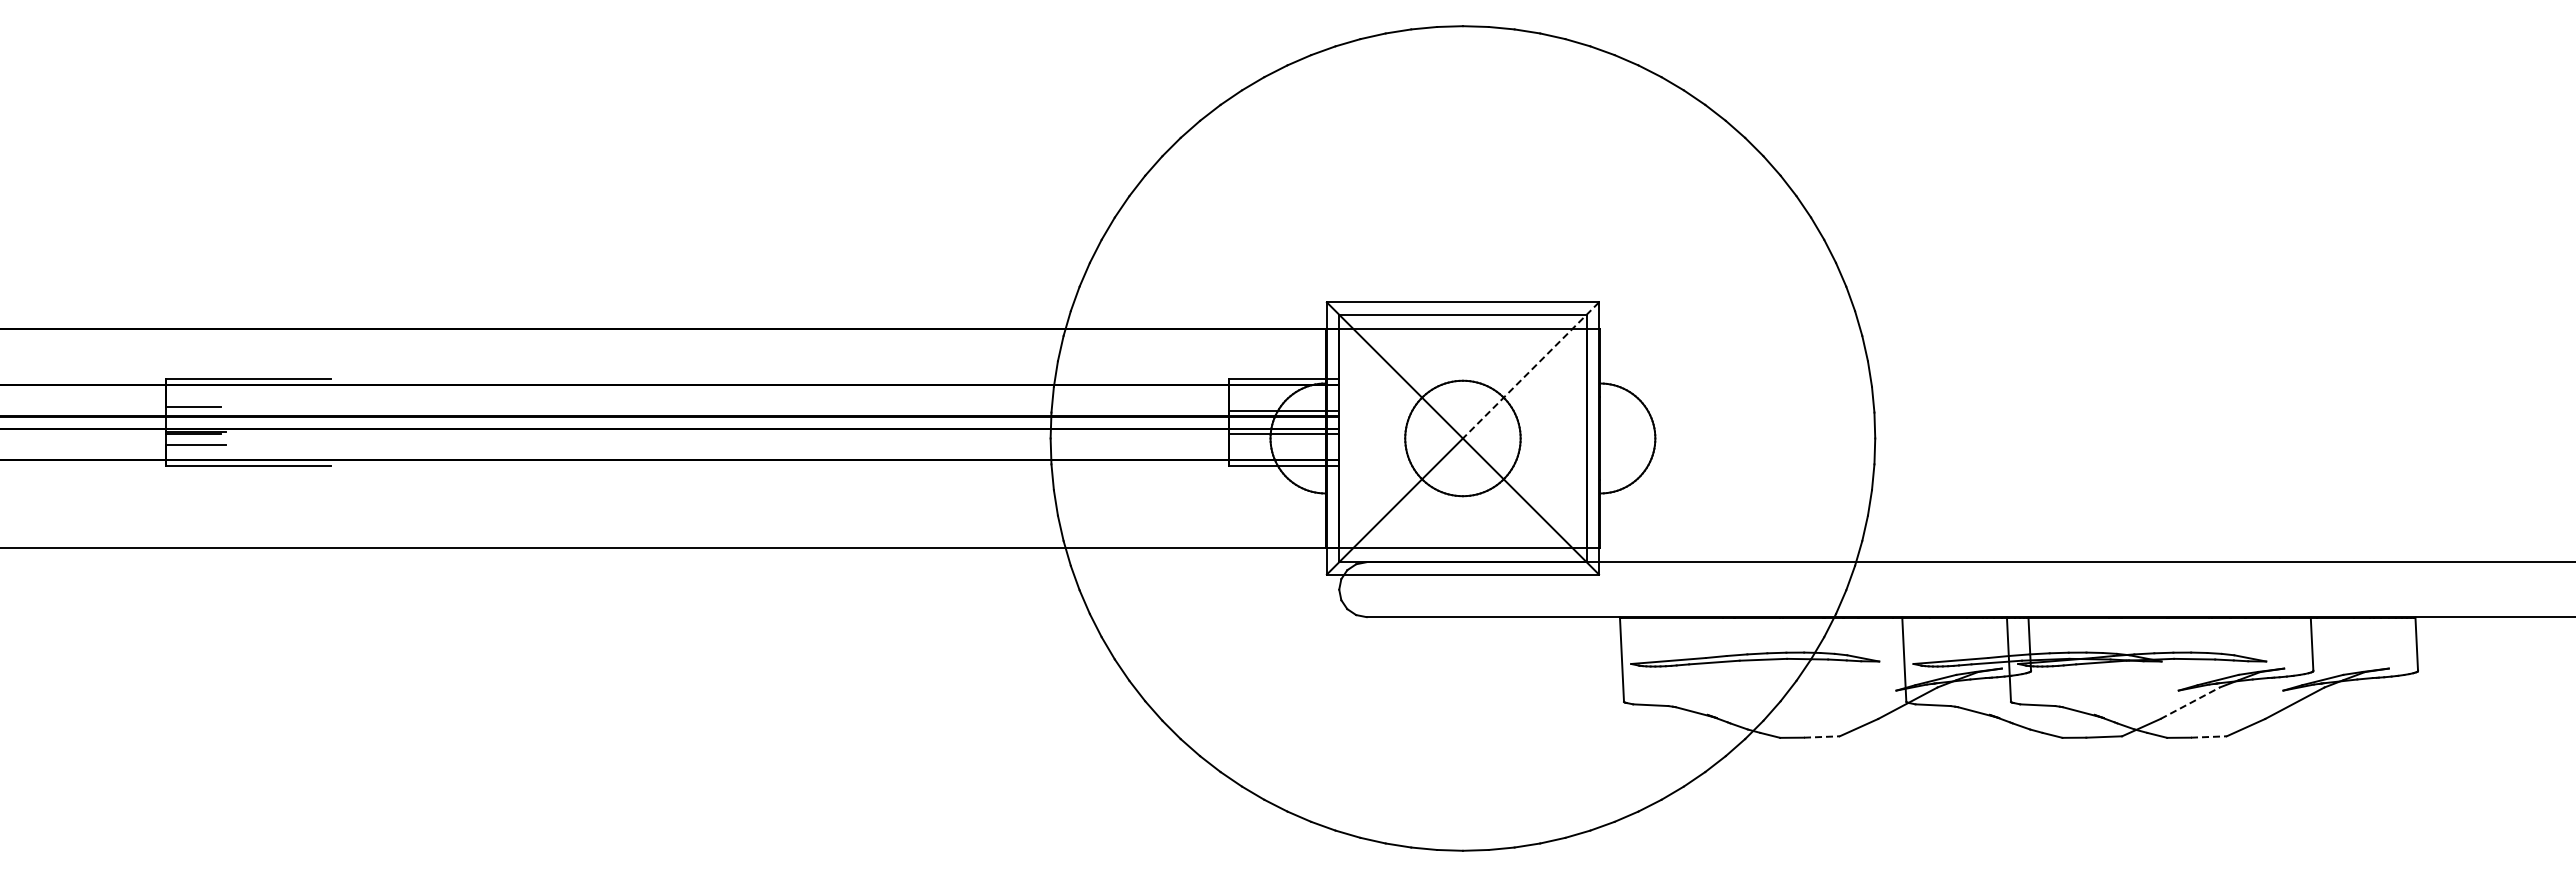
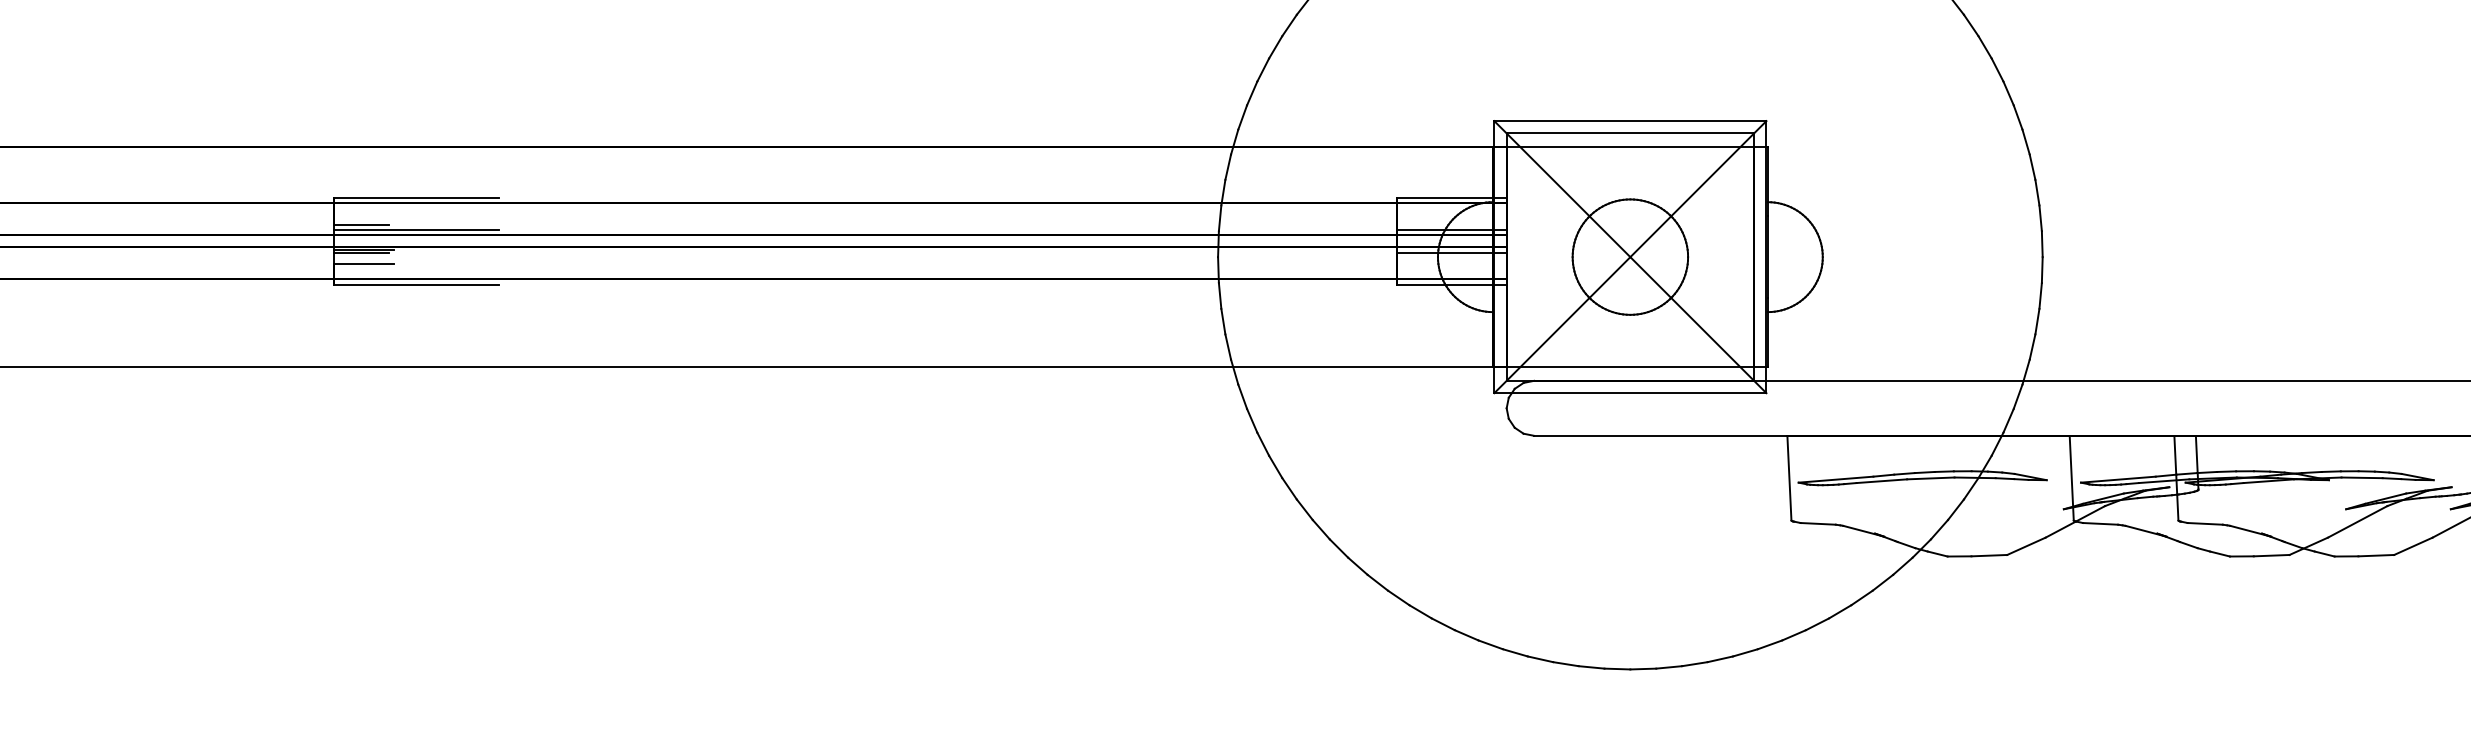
line: (1530, 370) -> (1697, 189), dashed -> solid
line: (248, 411) -> (415, 230), added
line: (2190, 703) -> (2357, 522), dashed -> solid
line: (1821, 737) -> (1988, 556), dashed -> solid
line: (2208, 737) -> (2375, 556), dashed -> solid

